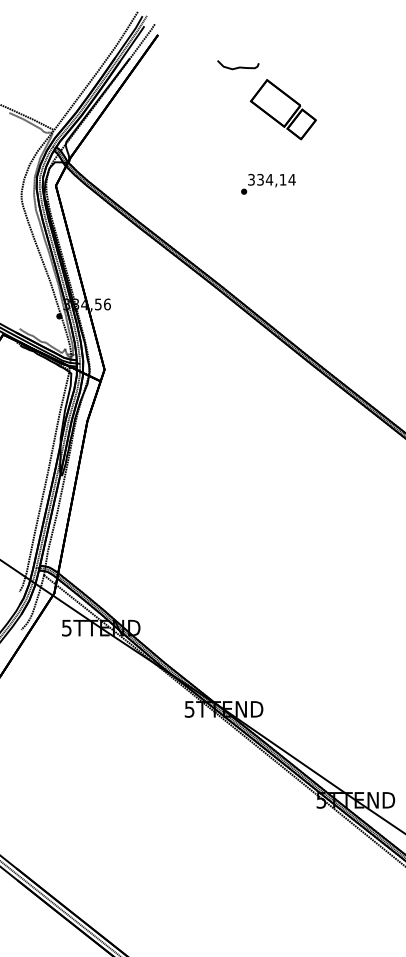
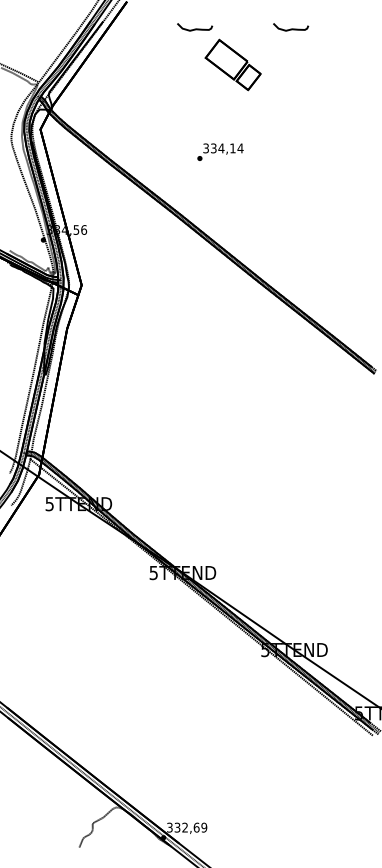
curve: (352, 66) -> (291, 28), added
text: (268, 183) -> (220, 151), moved

